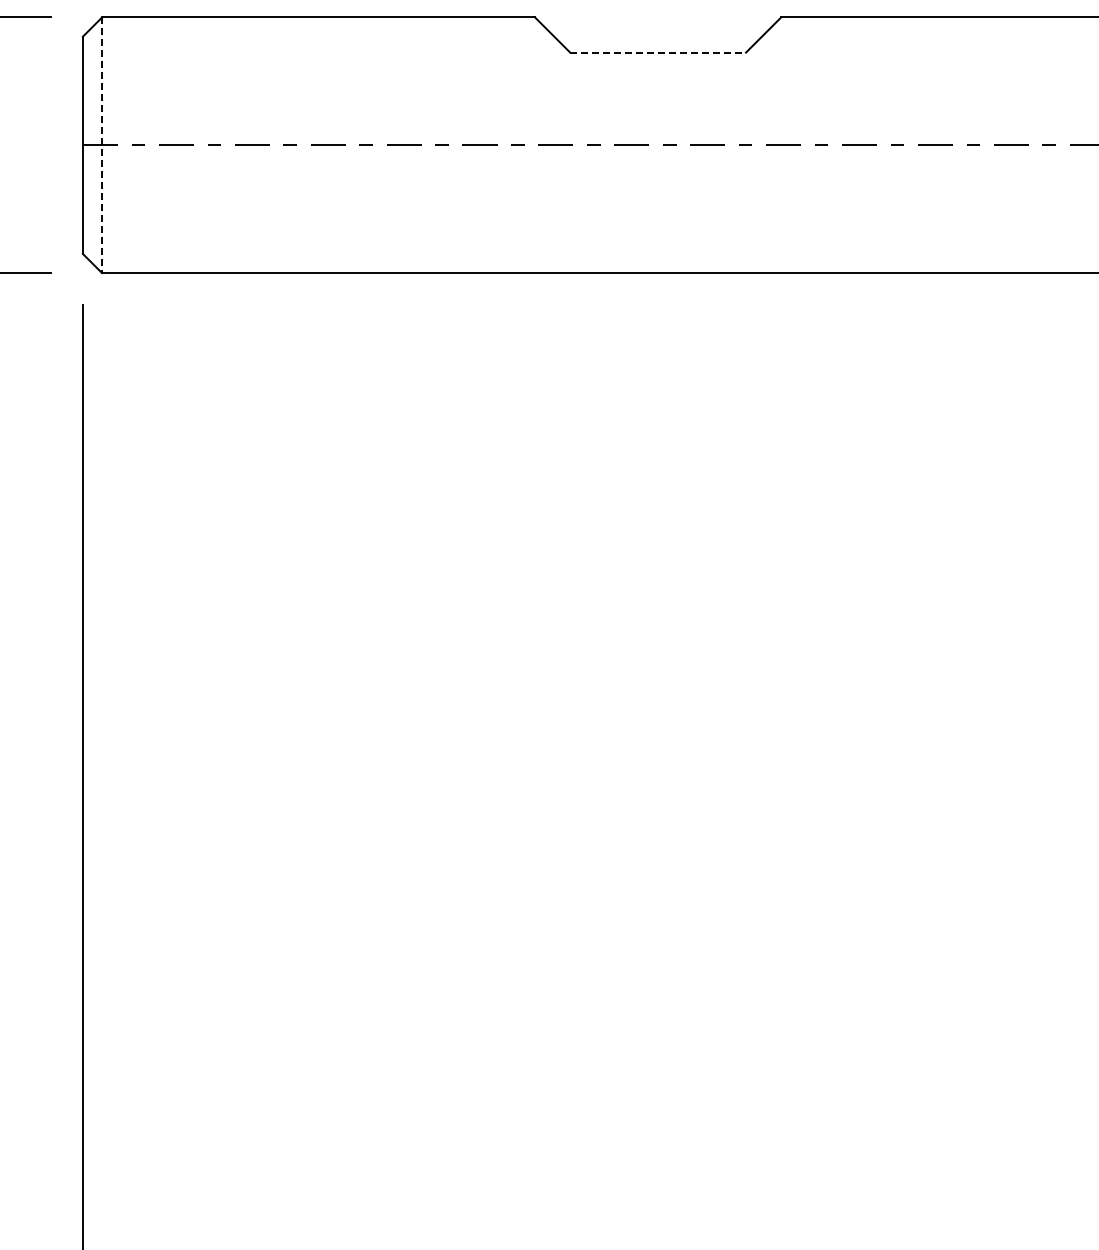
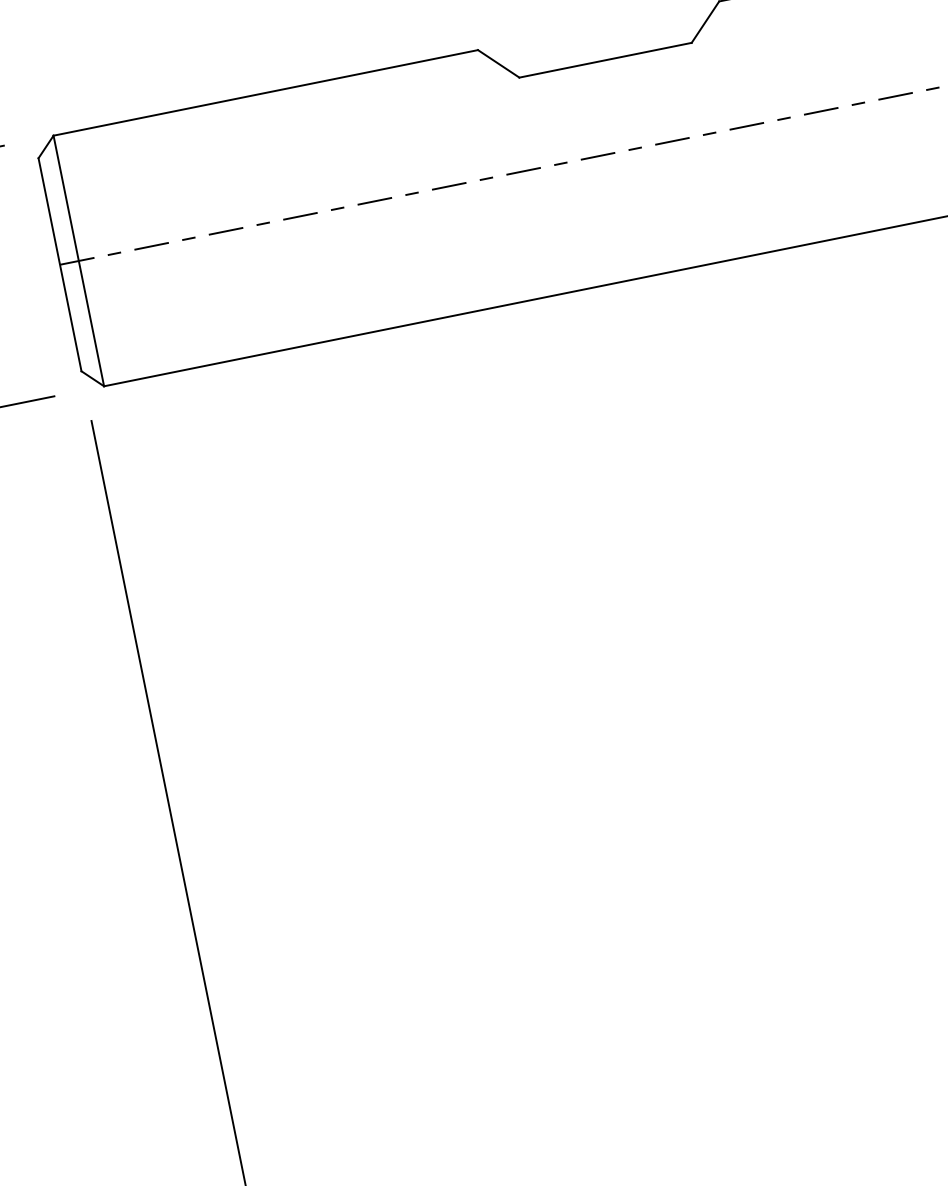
line: (658, 52) -> (605, 60), dashed -> solid
line: (102, 145) -> (79, 261), dashed -> solid

